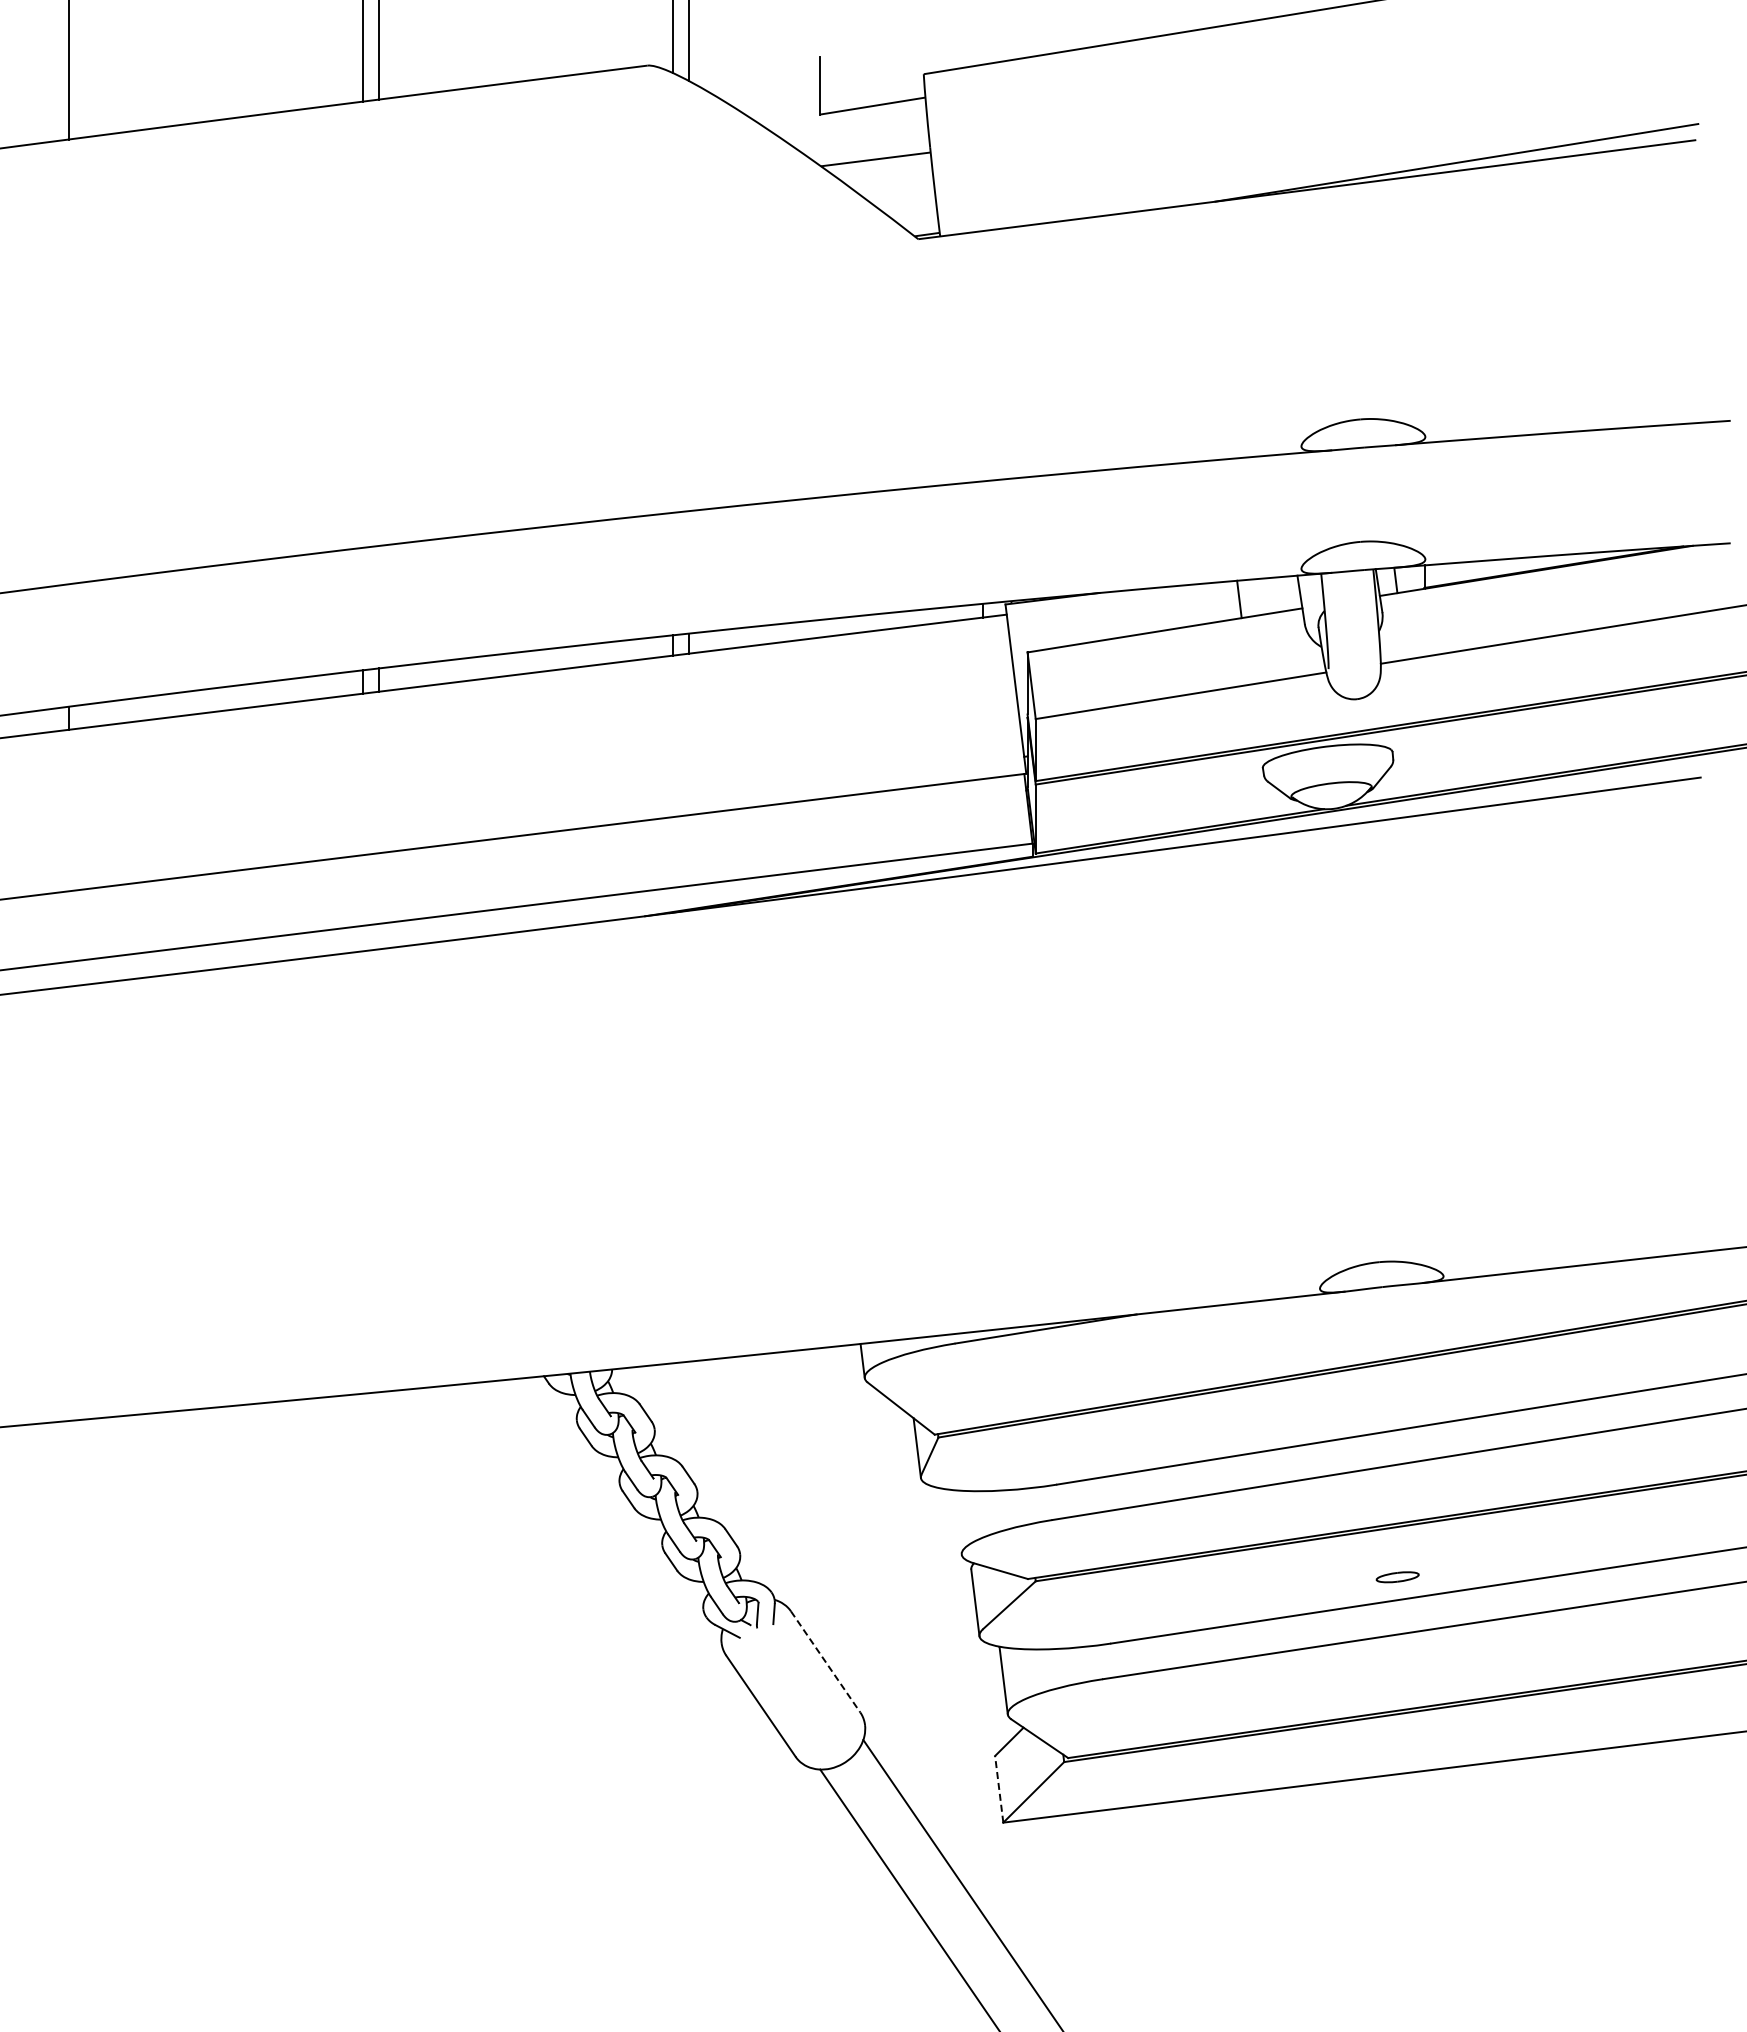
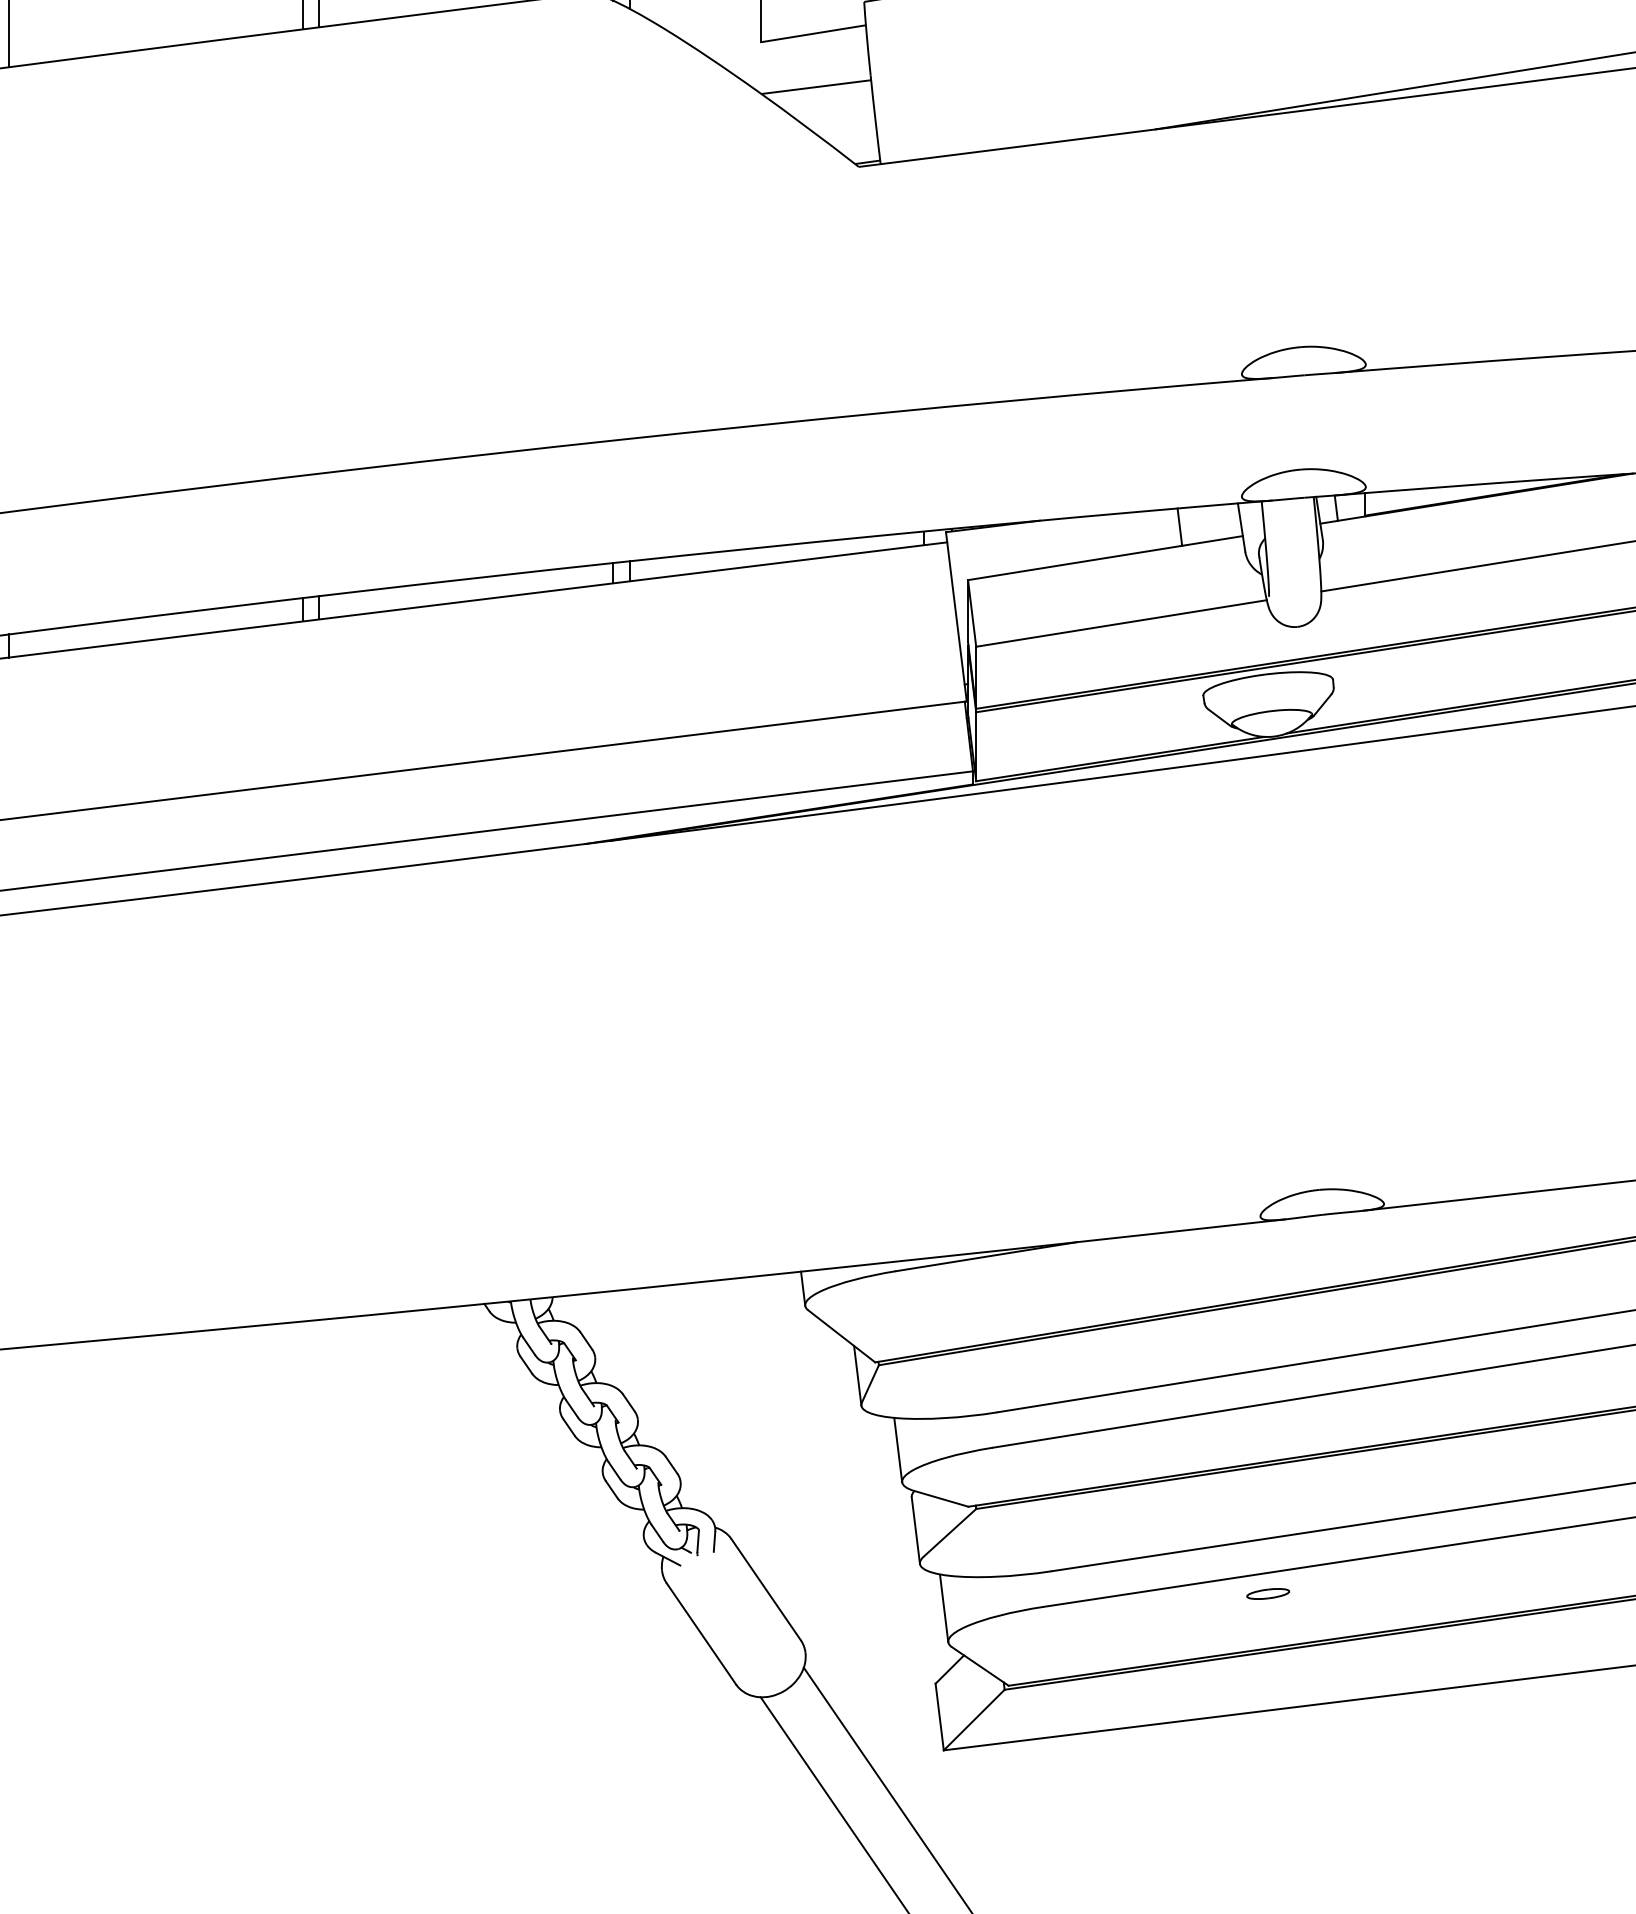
line: (957, 1522) -> (897, 1450), added
part: (1397, 1577) -> (1267, 1594), moved
line: (825, 1662) -> (765, 1590), dashed -> solid
line: (999, 1789) -> (939, 1717), dashed -> solid

